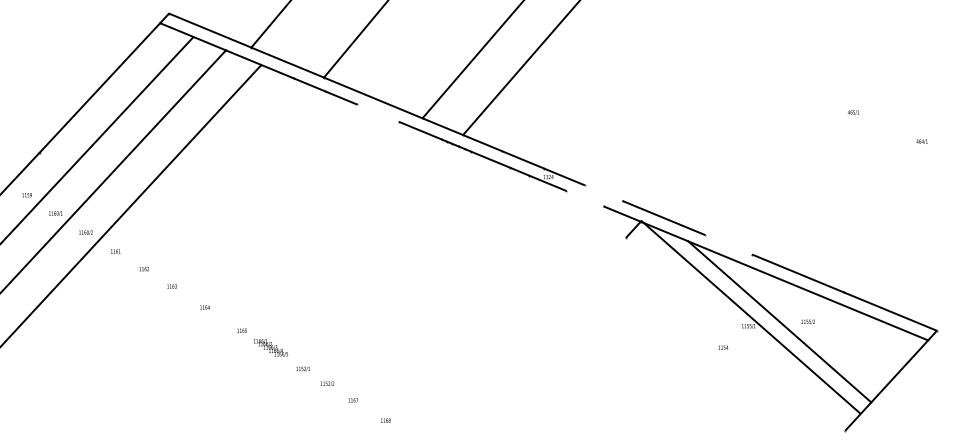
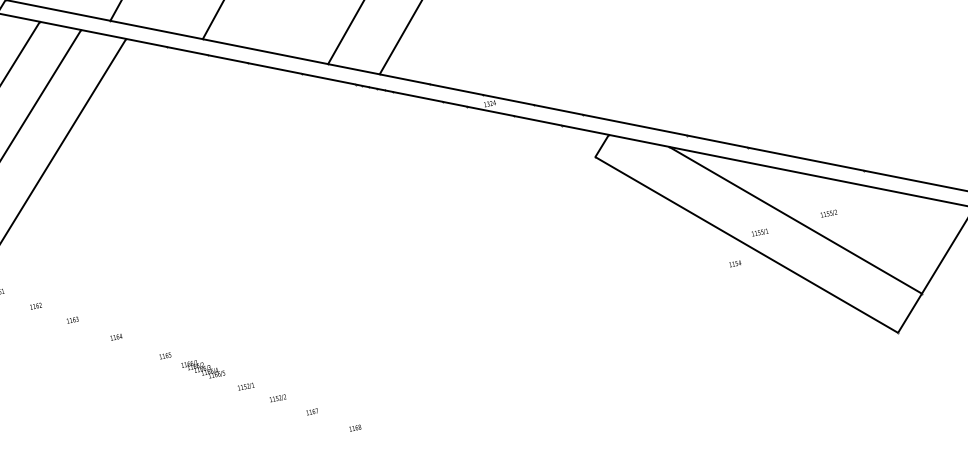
line: (377, 112) -> (273, 67), added
line: (603, 192) -> (558, 109), added
line: (585, 198) -> (538, 120), added
line: (728, 244) -> (717, 141), added
line: (750, 317) -> (746, 245), moved

